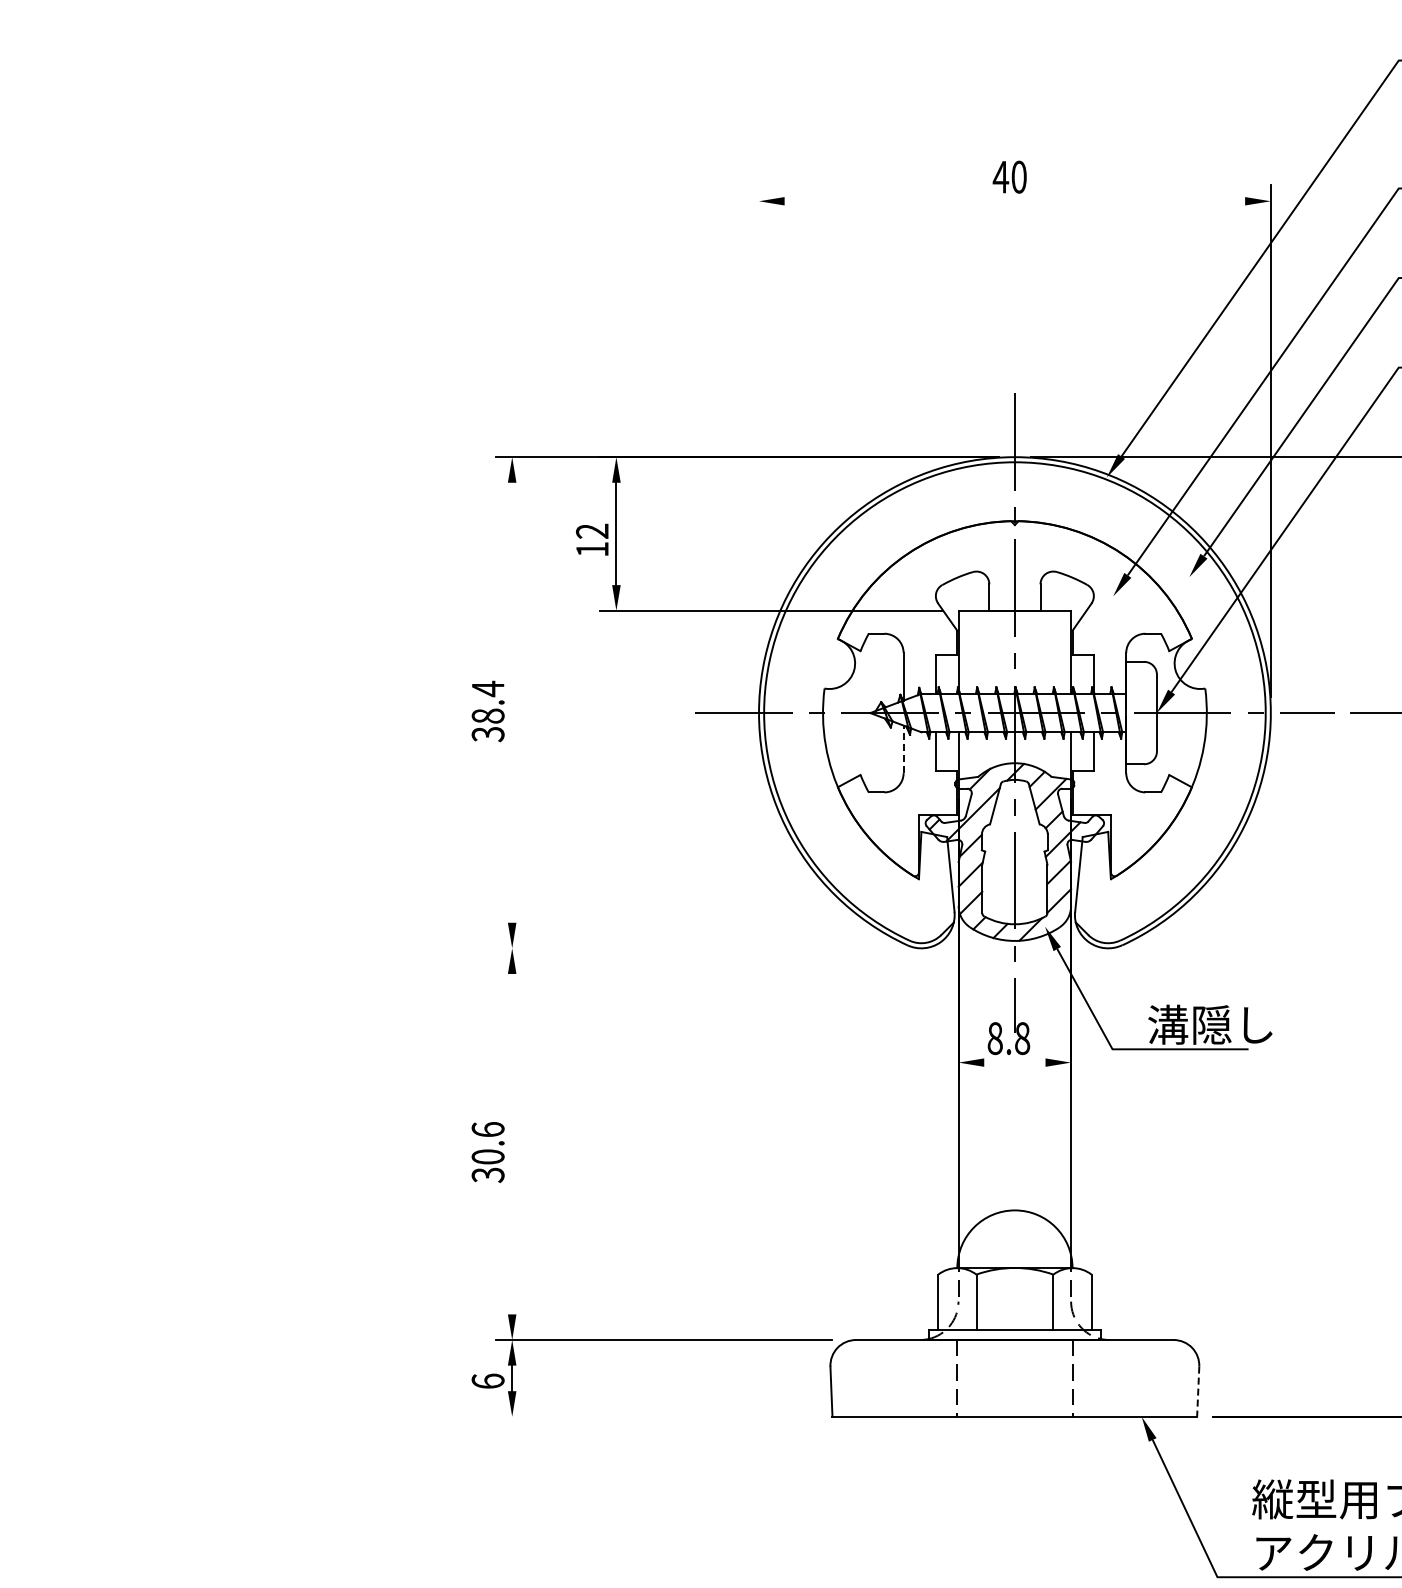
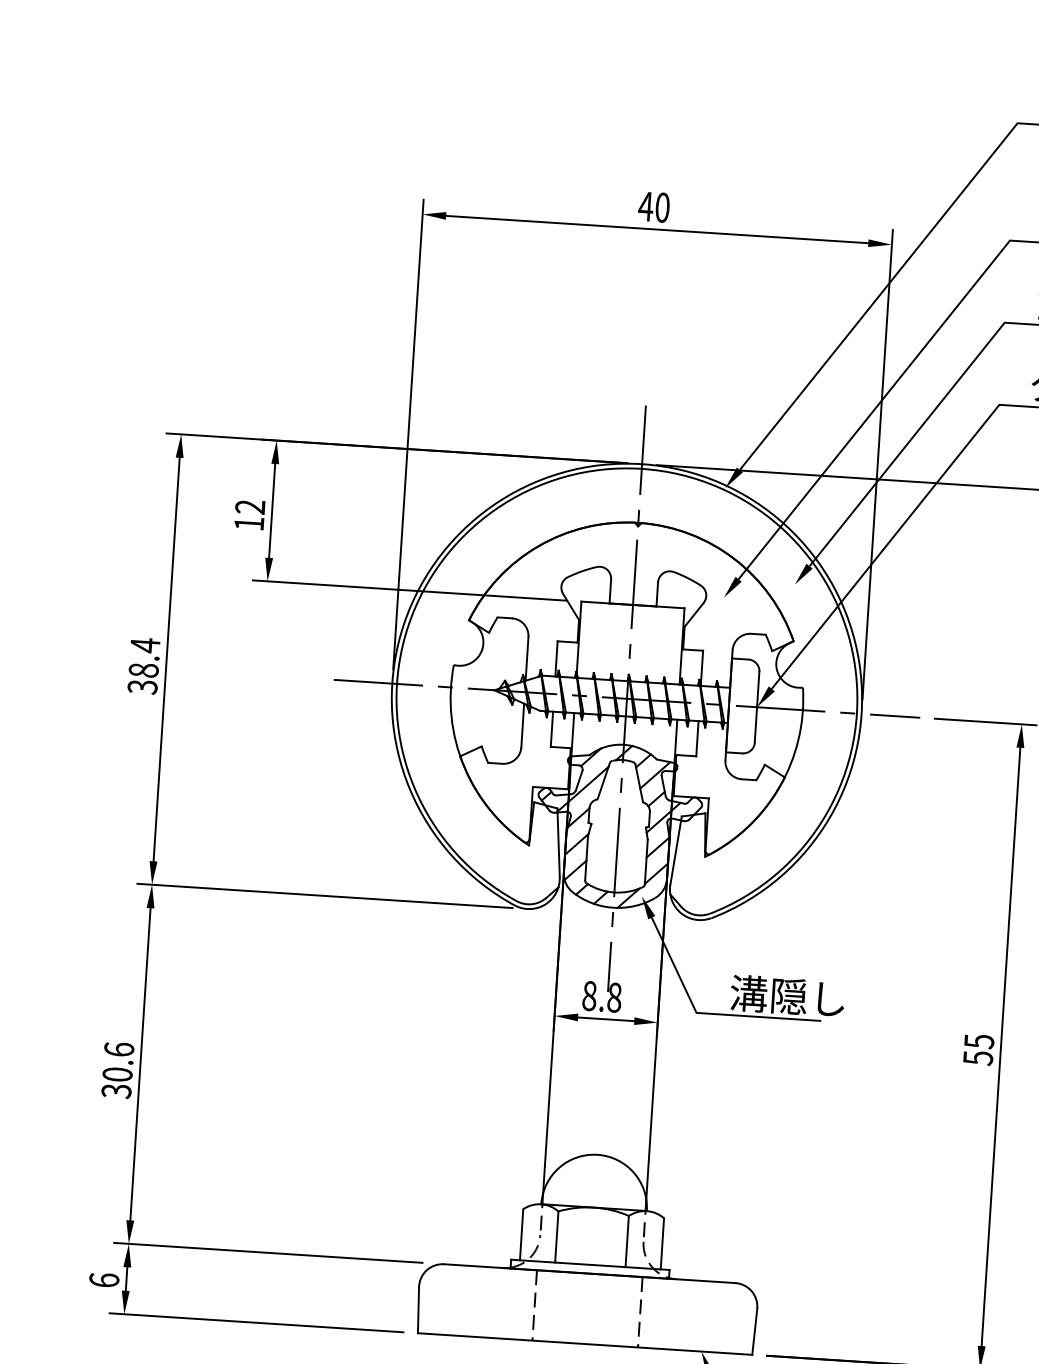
line: (1014, 201) -> (656, 229), added
line: (759, 441) -> (408, 434), added
line: (512, 702) -> (166, 659), added
line: (903, 749) -> (522, 725), dashed -> solid
line: (700, 948) -> (324, 896), added
line: (1014, 1062) -> (605, 1019), added
line: (512, 1143) -> (140, 1063), added
line: (1198, 1392) -> (754, 1332), dashed -> solid
line: (656, 1416) -> (256, 1322), added

